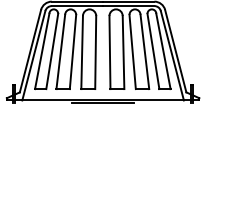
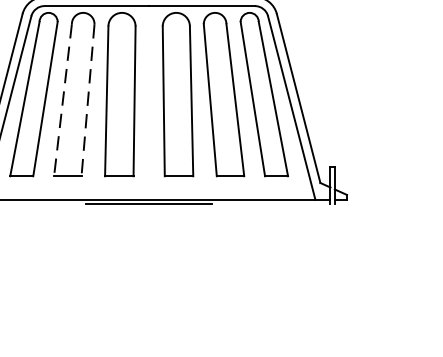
line: (60, 52) -> (62, 101), solid -> dashed
line: (72, 52) -> (86, 101), solid -> dashed

